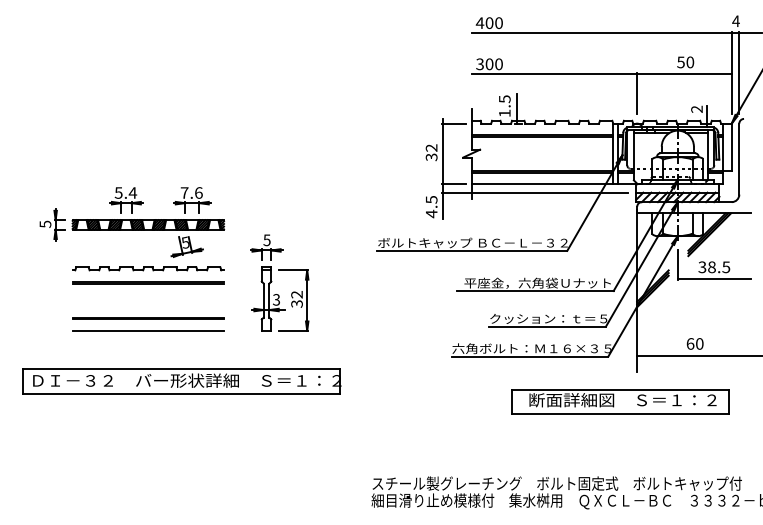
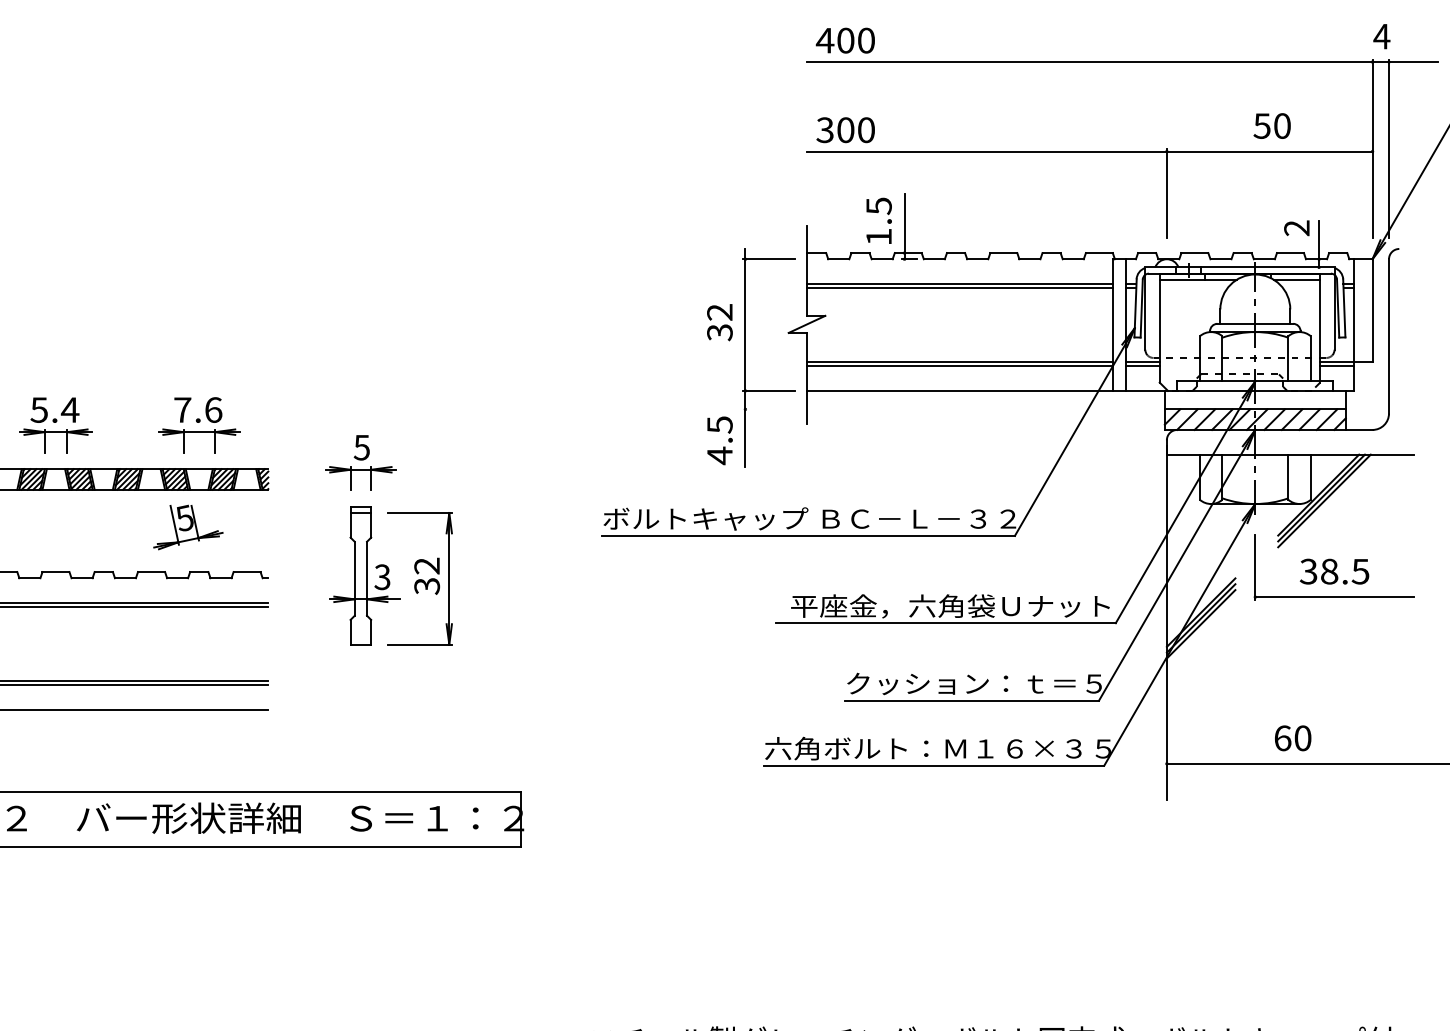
line: (534, 192) -> (943, 408), removed
part: (272, 281) -> (373, 537), moved
part: (620, 401) -> (1130, 863), removed

